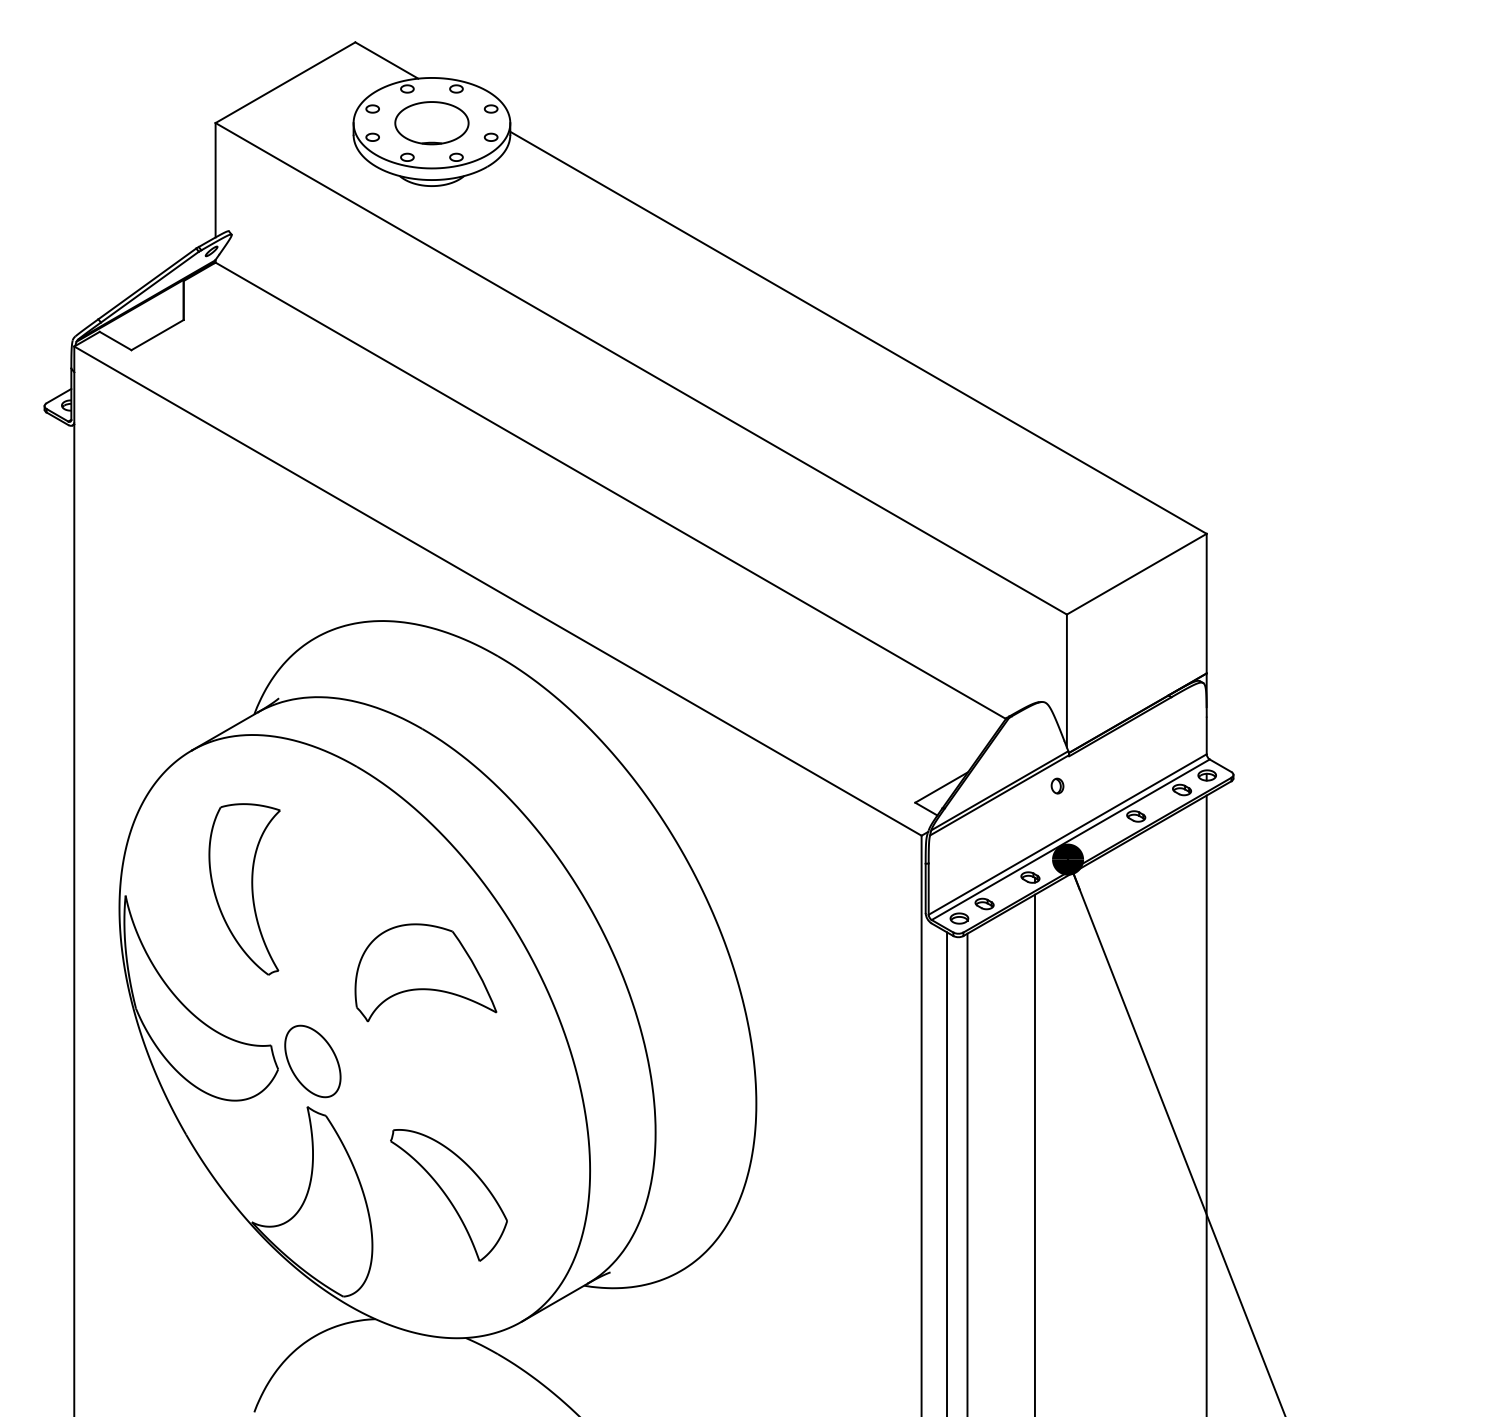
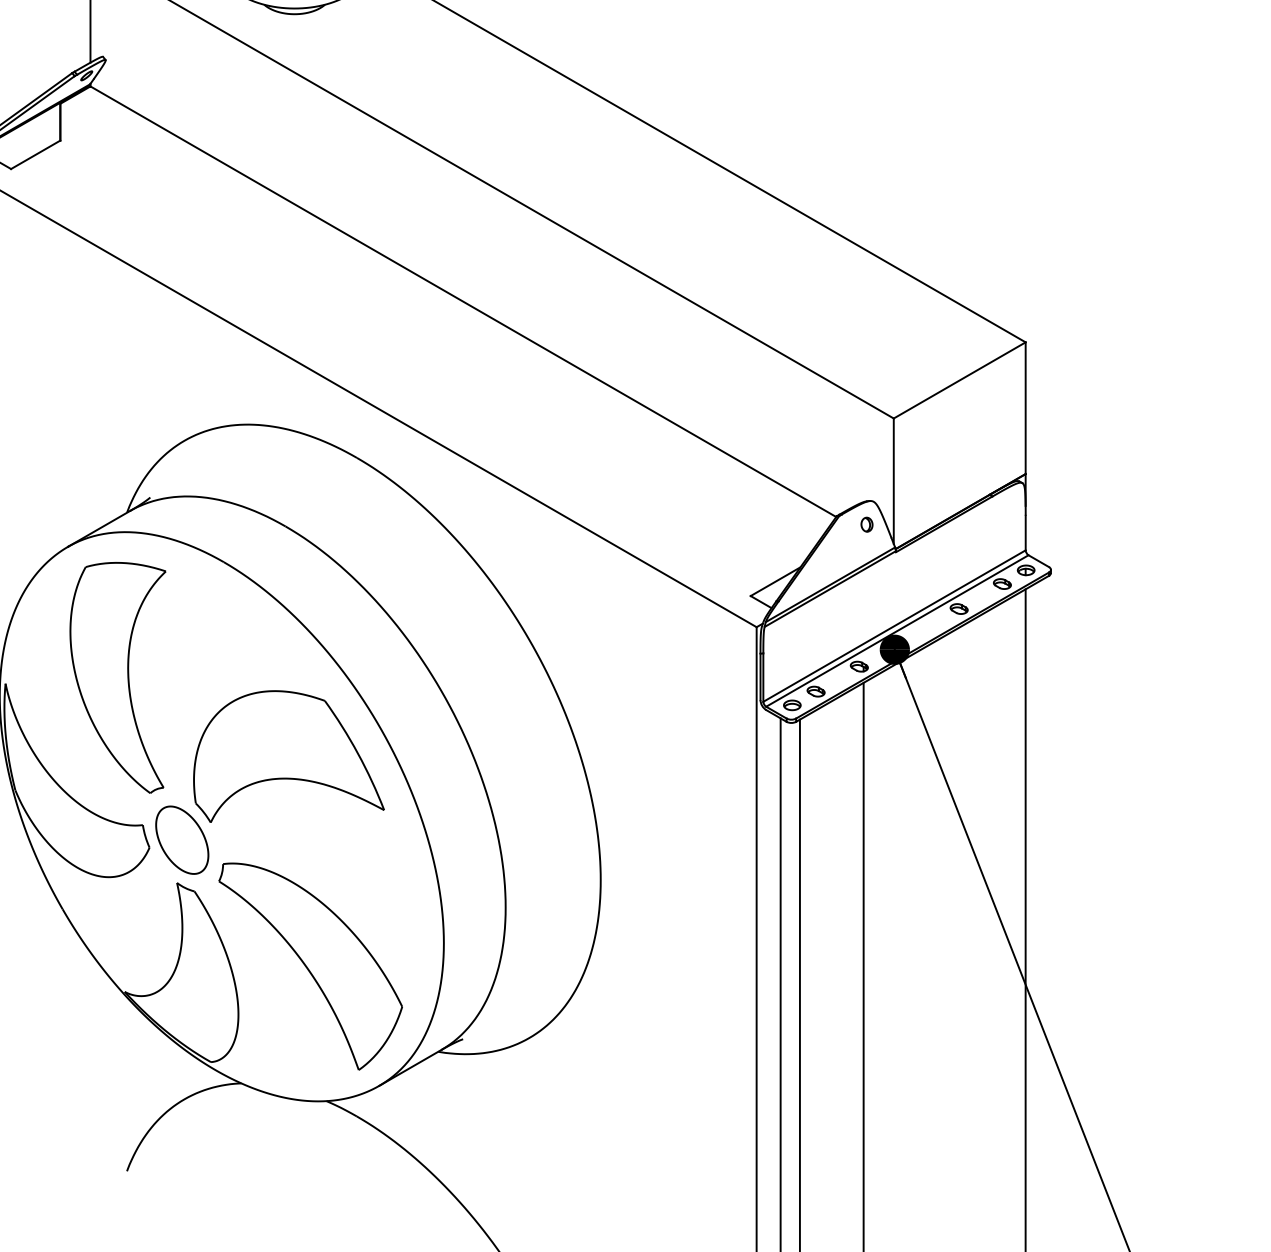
part: (1057, 785) -> (866, 524), moved
part: (244, 889) -> (117, 677), size x1.43
part: (425, 972) -> (288, 756), size x1.43
part: (448, 1195) -> (310, 966), size x1.67

